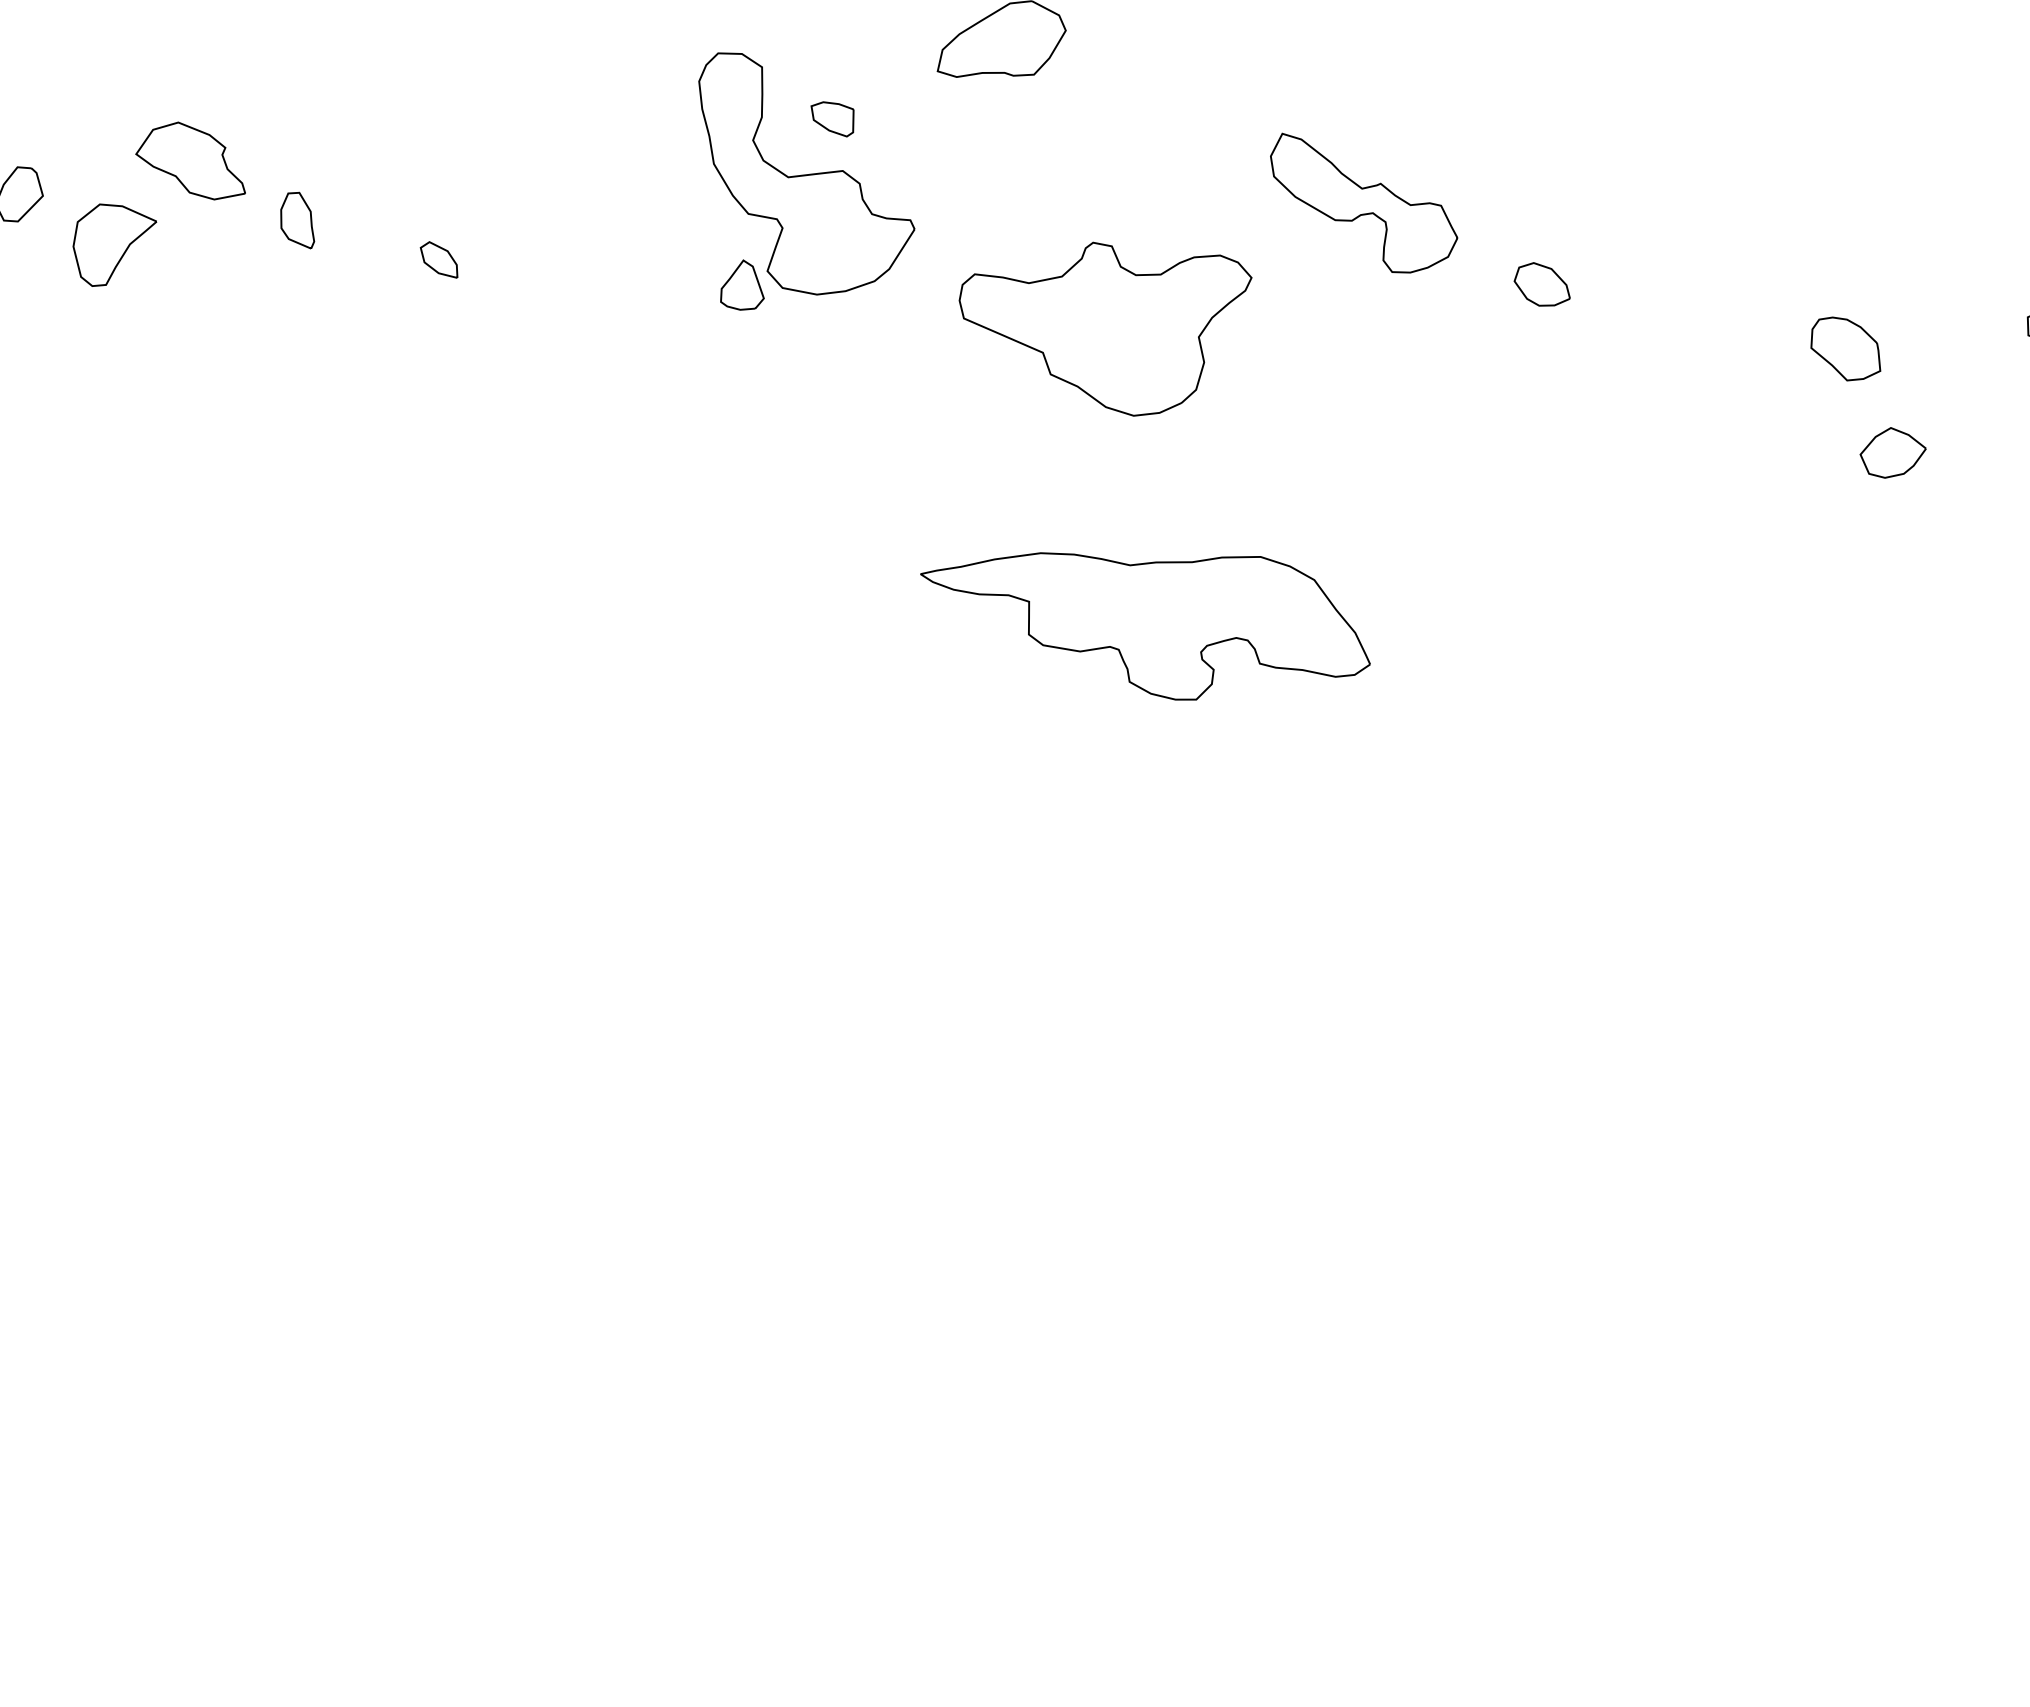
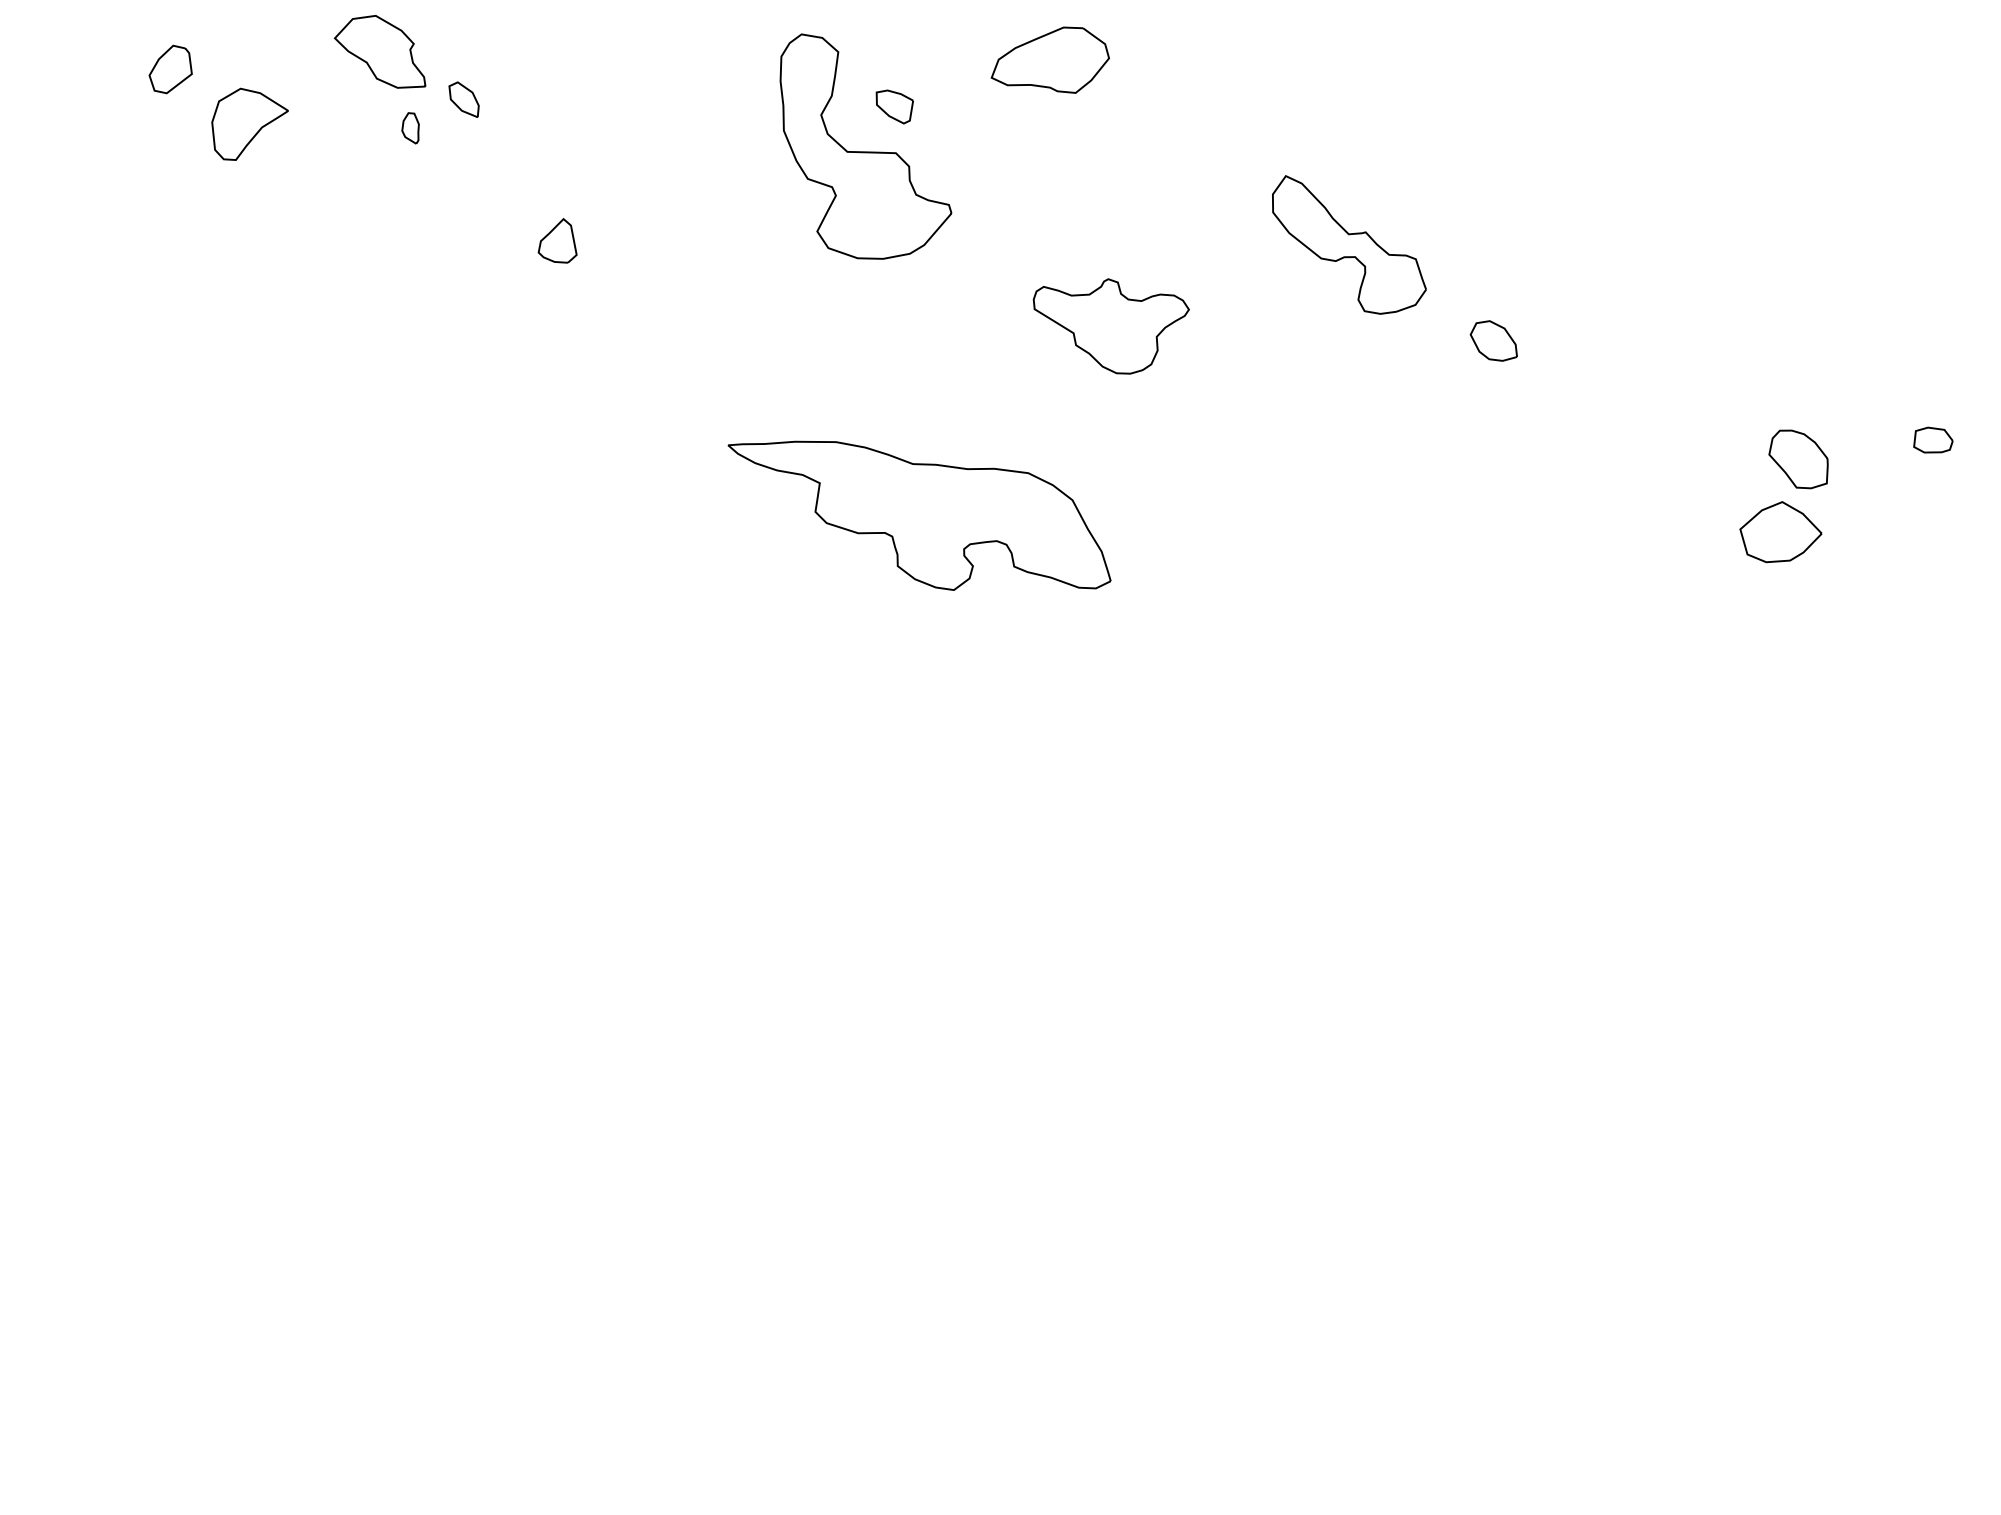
part: (188, 161) -> (379, 51), moved
part: (296, 221) -> (410, 128), size x0.6
part: (438, 260) -> (463, 99), moved
part: (740, 285) -> (557, 240), moved
part: (1111, 329) -> (1111, 326), size x0.6
part: (1844, 348) -> (1798, 459), moved
part: (1892, 452) -> (1780, 532), size x1.4
part: (1145, 621) -> (919, 515), moved

